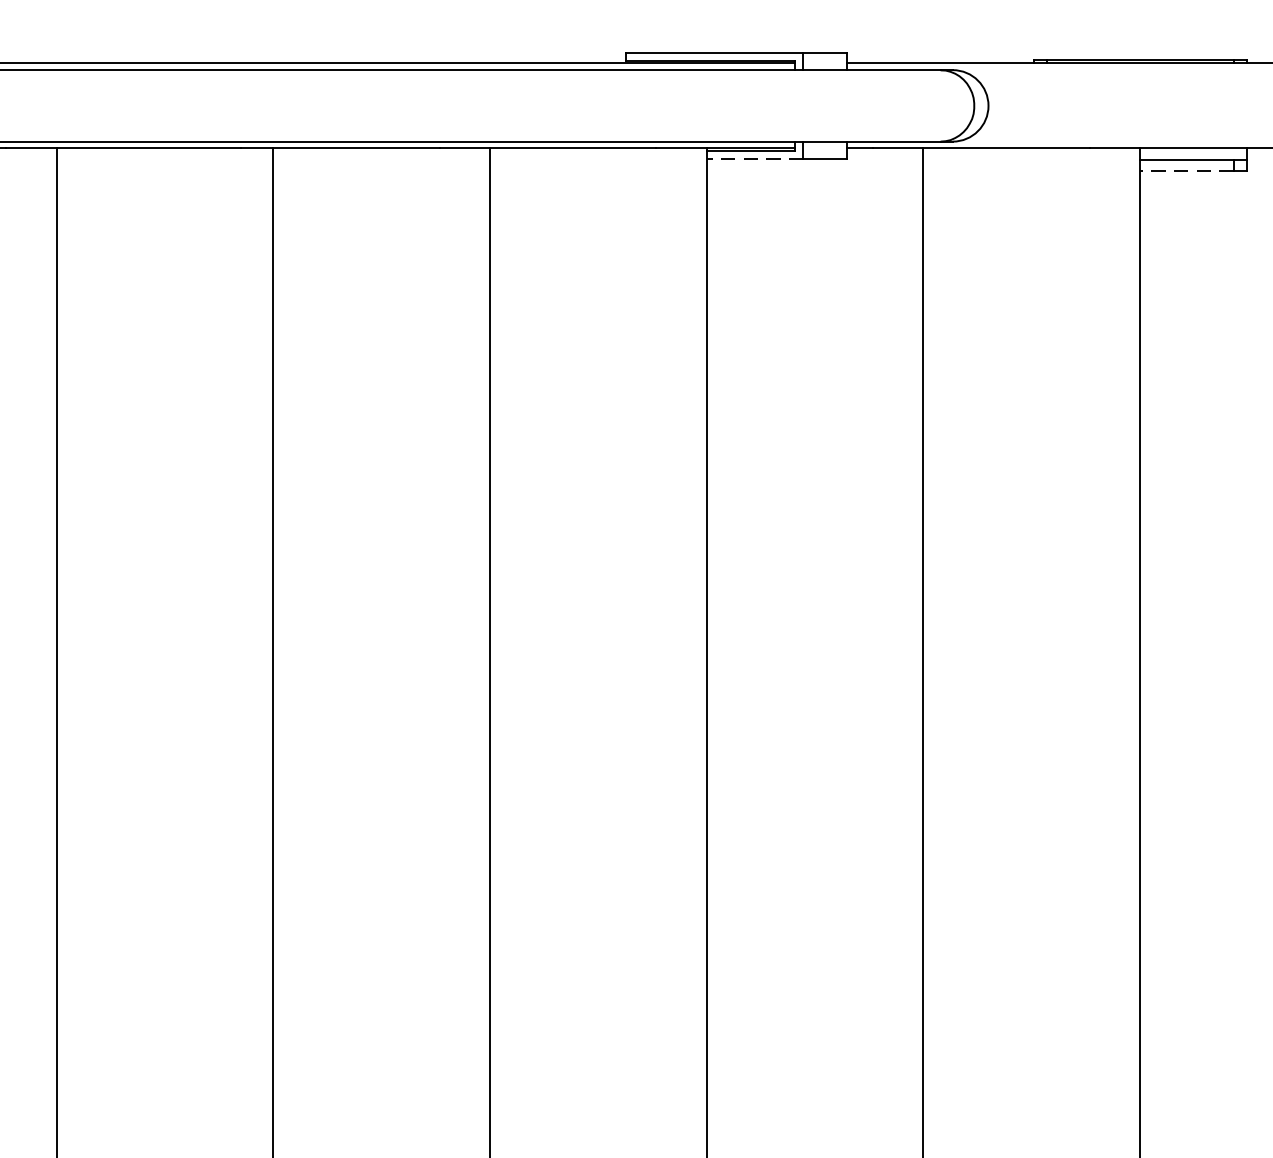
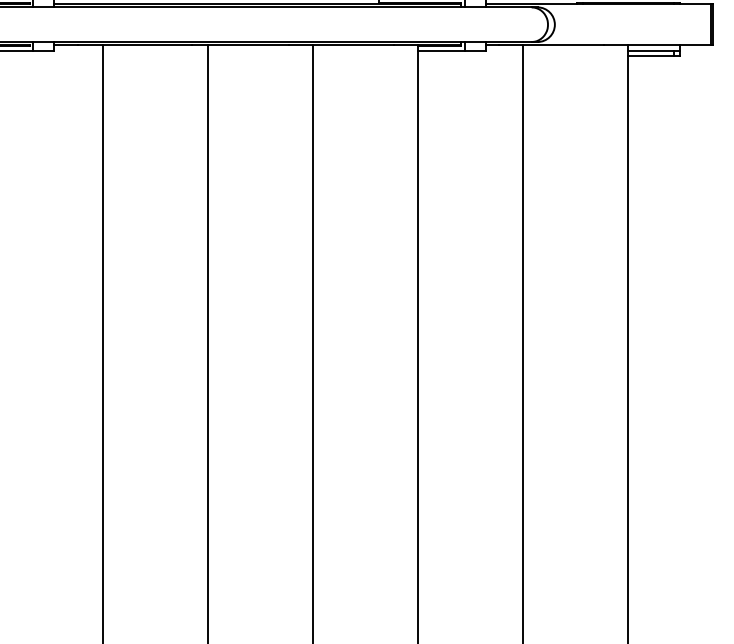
line: (754, 159) -> (441, 50), dashed -> solid
line: (1187, 171) -> (651, 56), dashed -> solid

